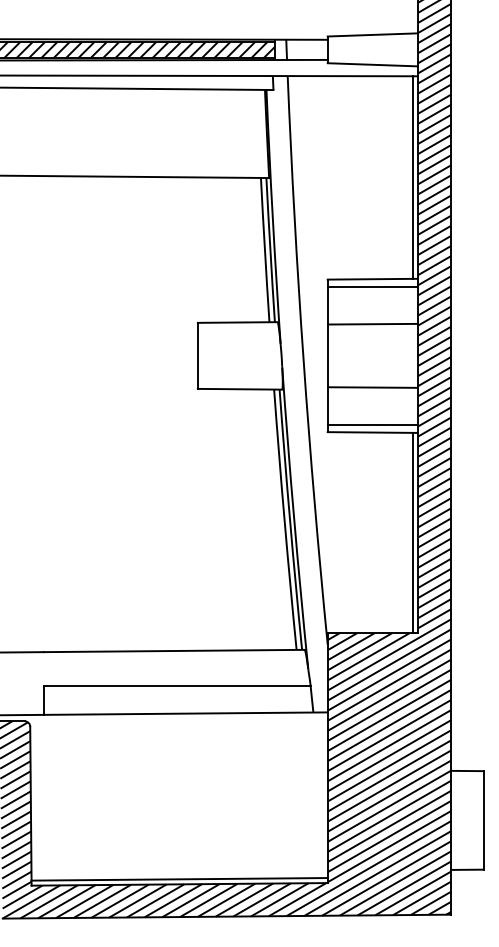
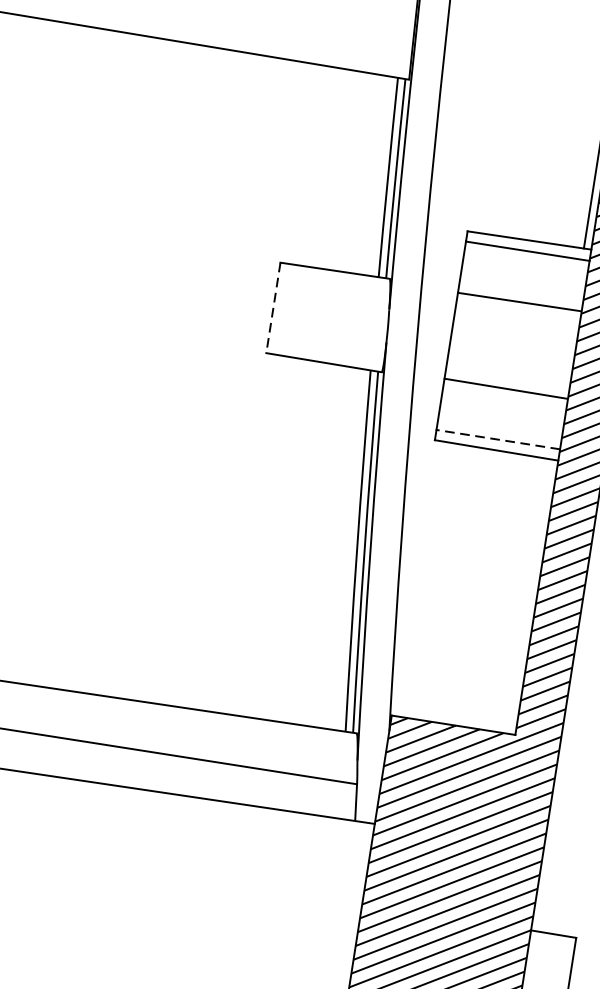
line: (197, 356) -> (272, 308), solid -> dashed
line: (372, 424) -> (497, 439), solid -> dashed
line: (412, 532) -> (529, 595), removed

